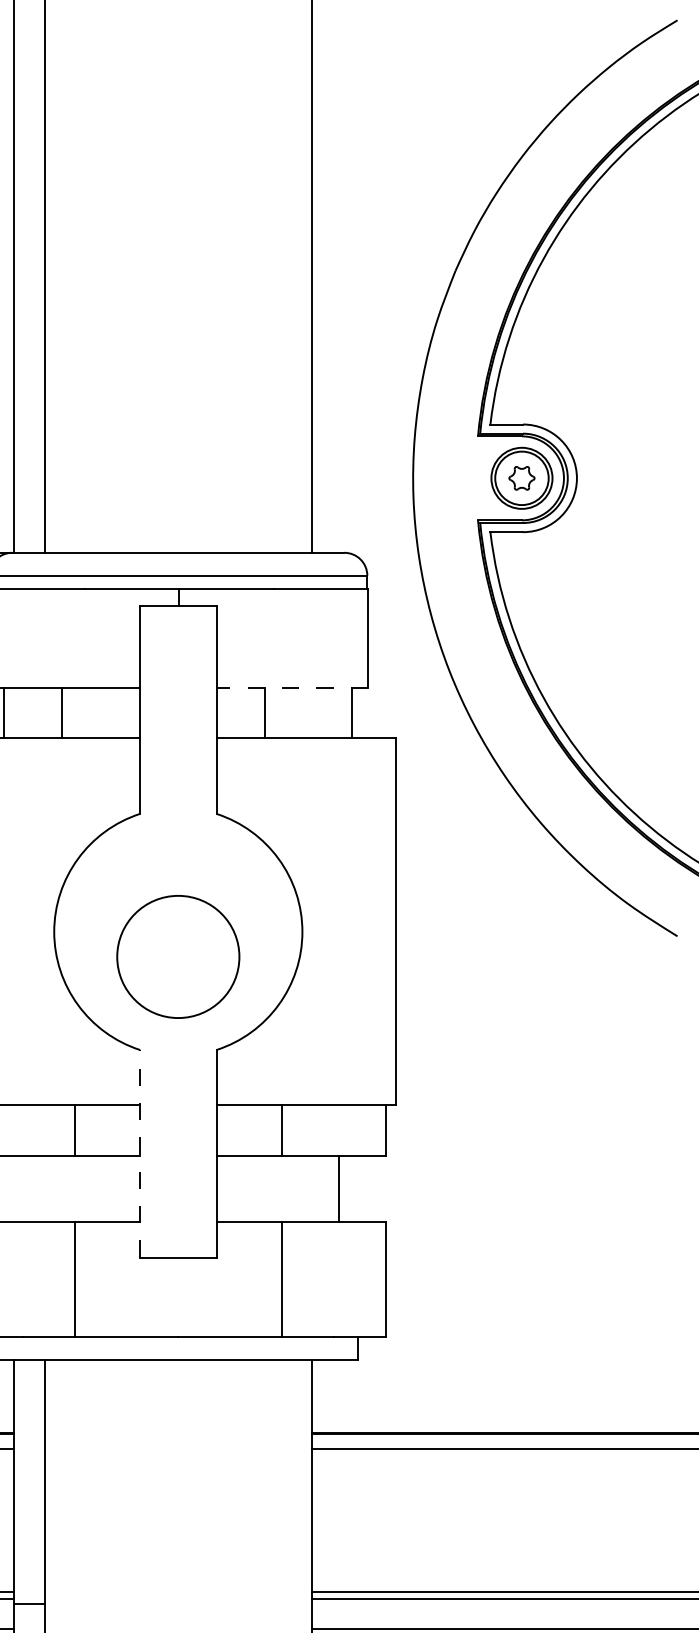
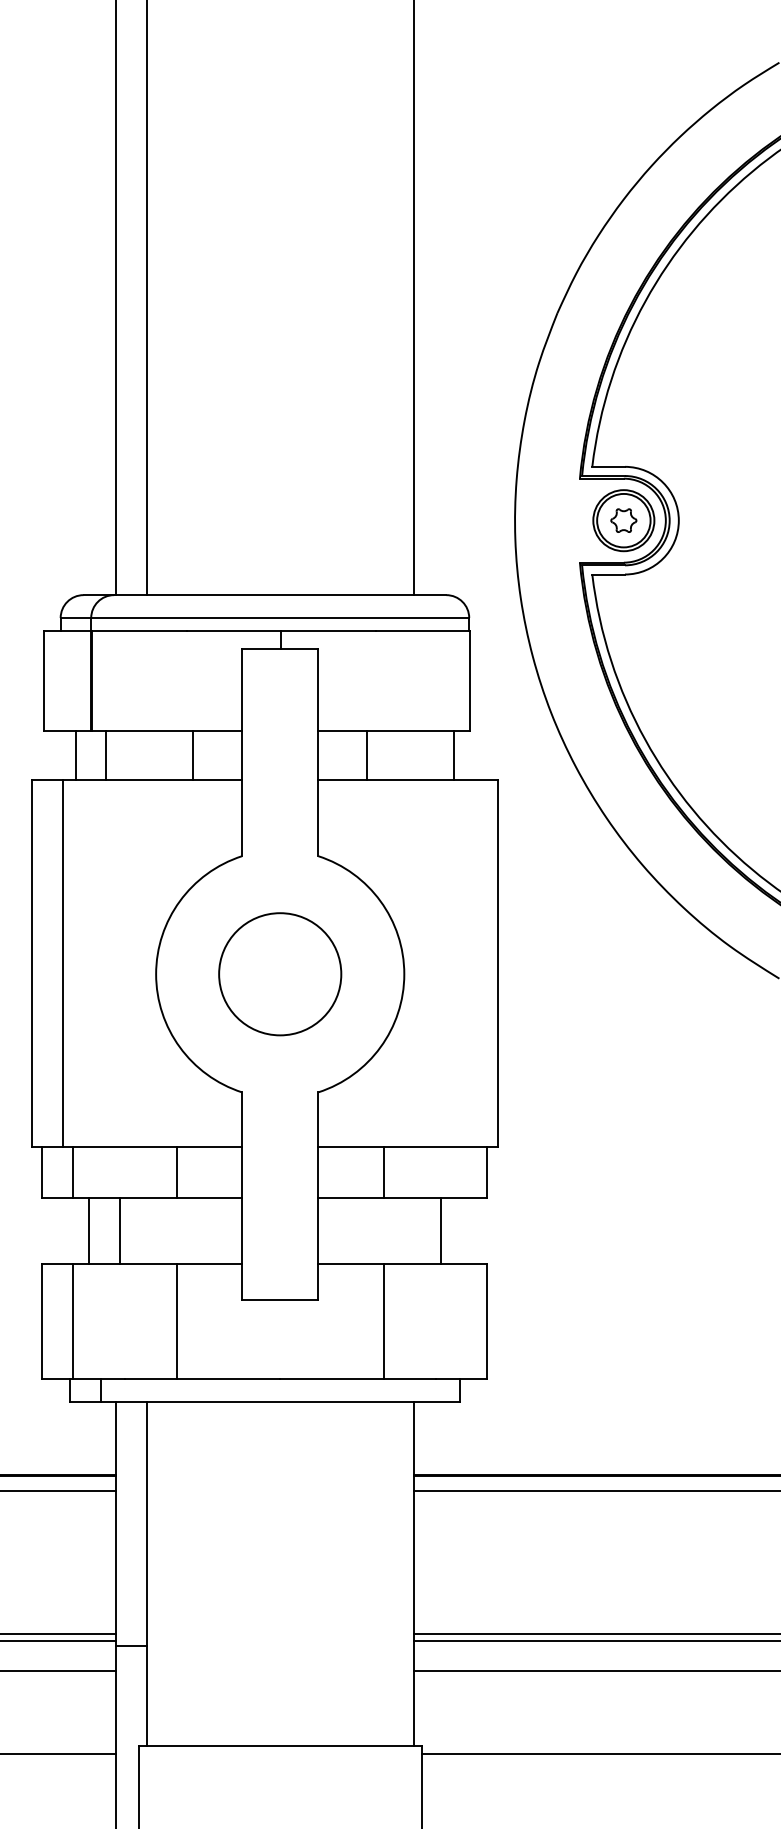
line: (292, 688) -> (394, 730), dashed -> solid
line: (62, 713) -> (193, 755), moved
circle: (178, 957) -> (280, 974), moved
line: (140, 1154) -> (242, 1196), dashed -> solid
line: (17, 1189) -> (119, 1231), added

